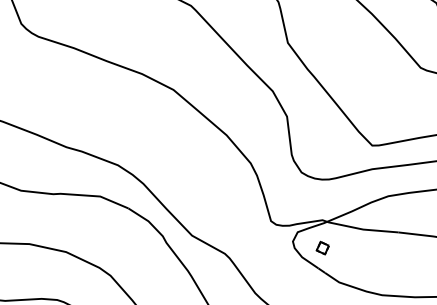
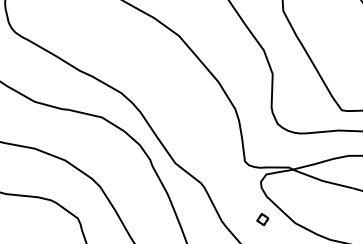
part: (322, 247) -> (262, 218), moved

